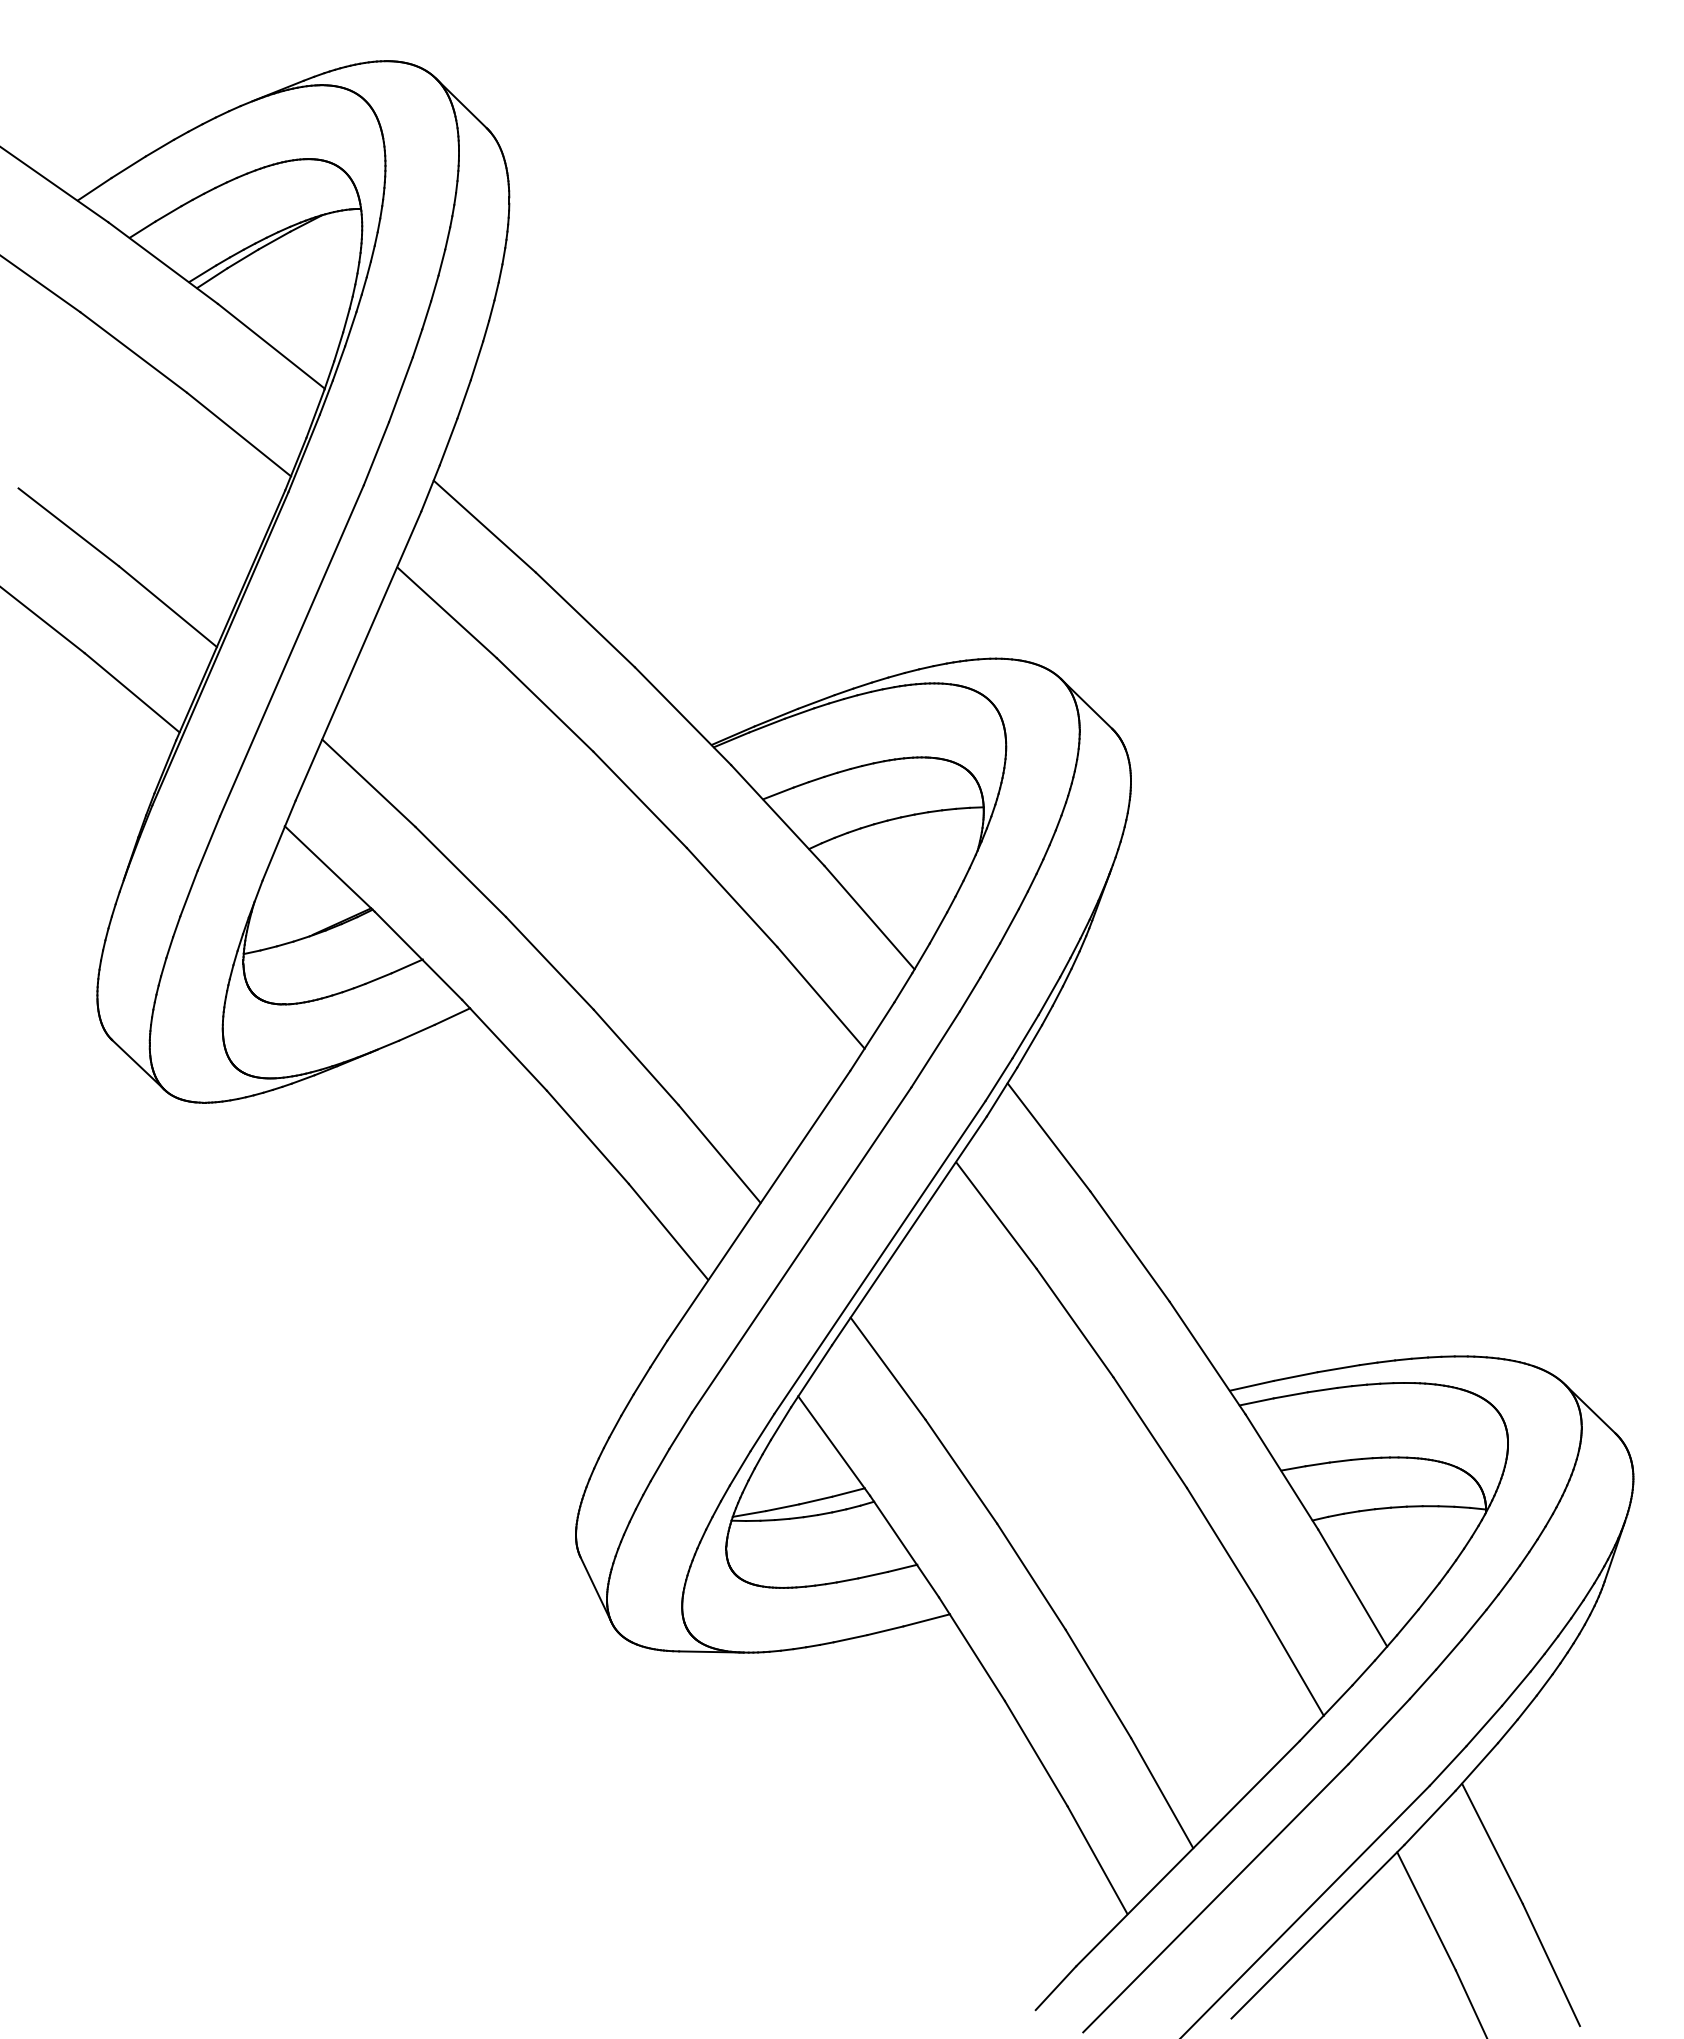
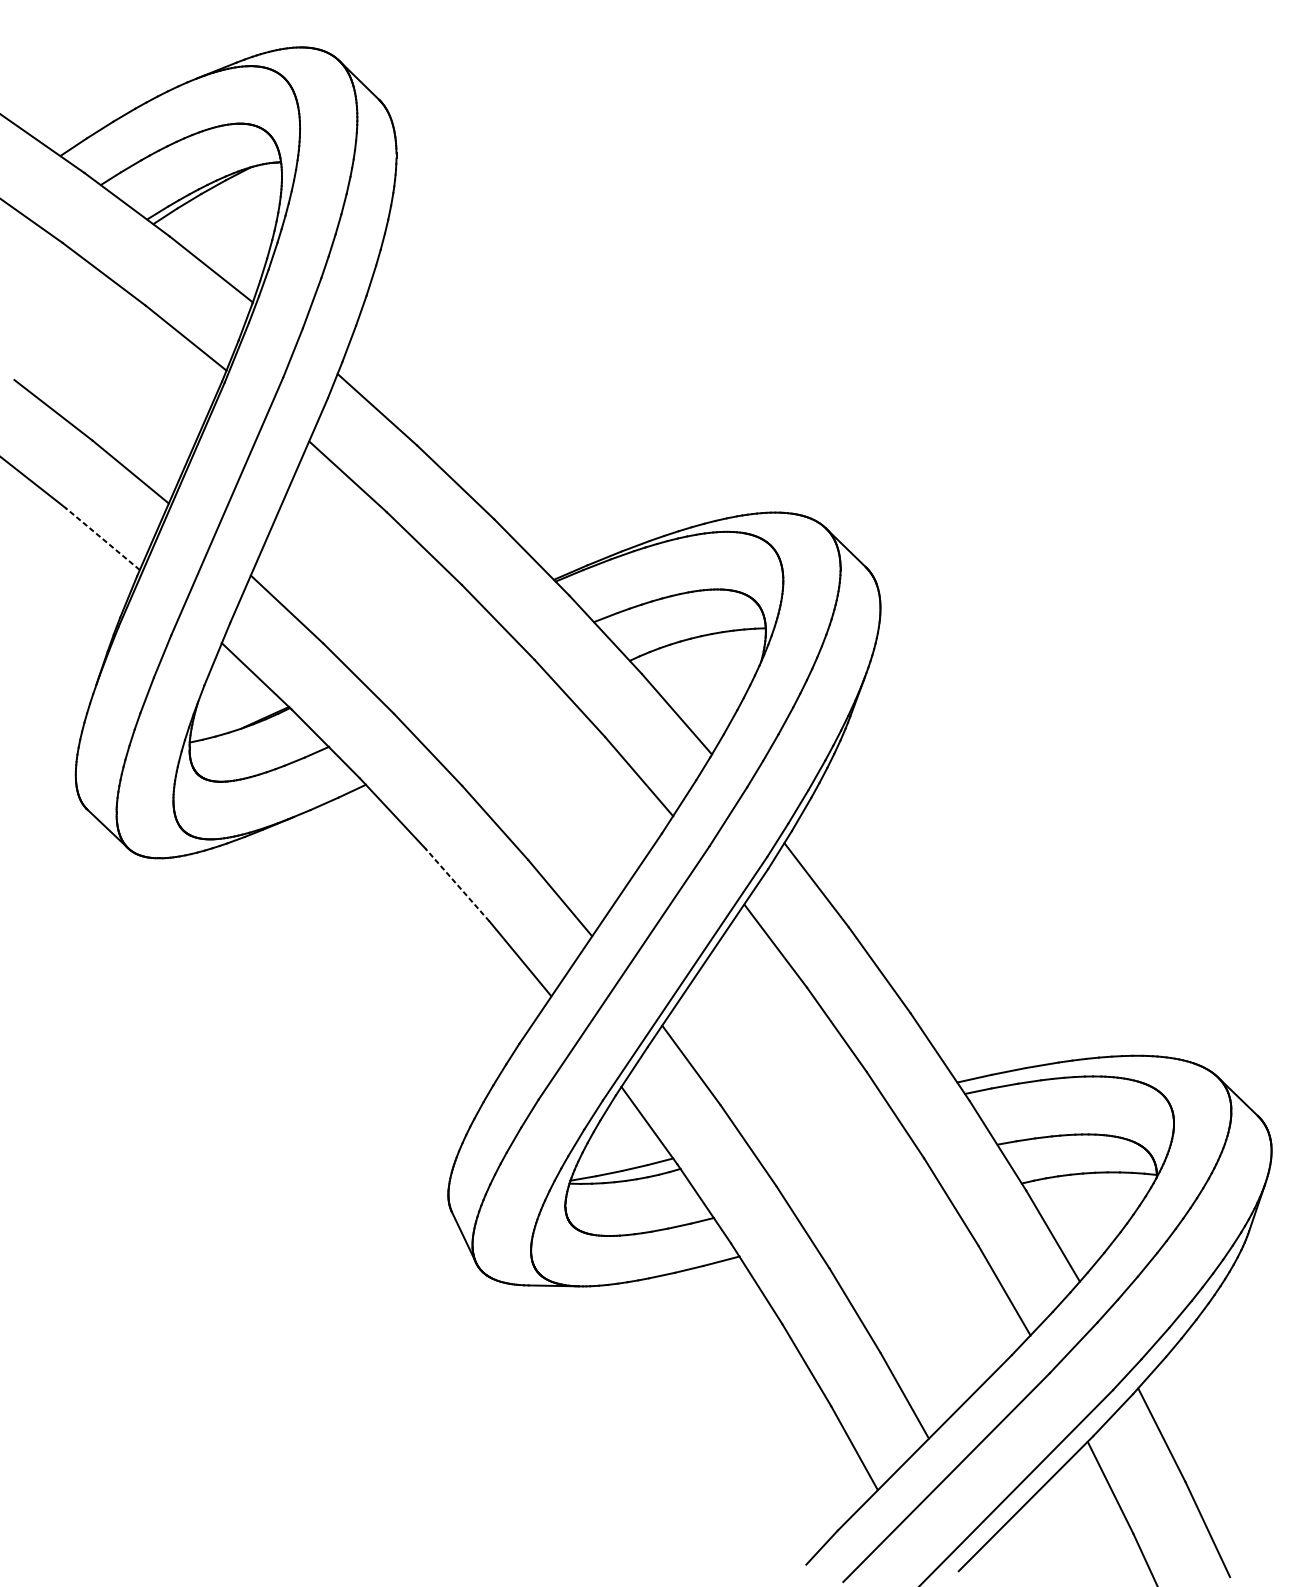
line: (132, 692) -> (103, 538), solid -> dashed
line: (587, 1136) -> (457, 884), solid -> dashed

